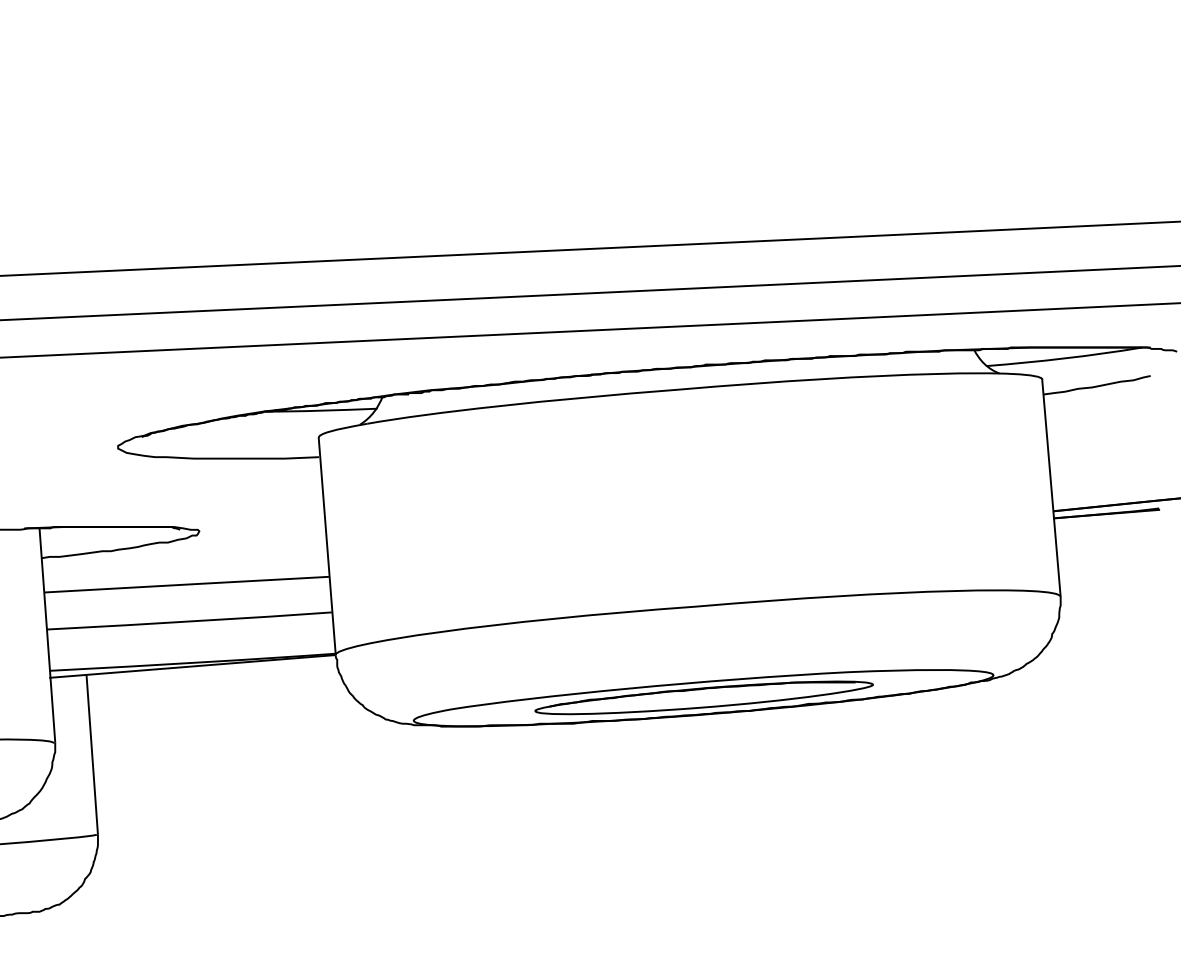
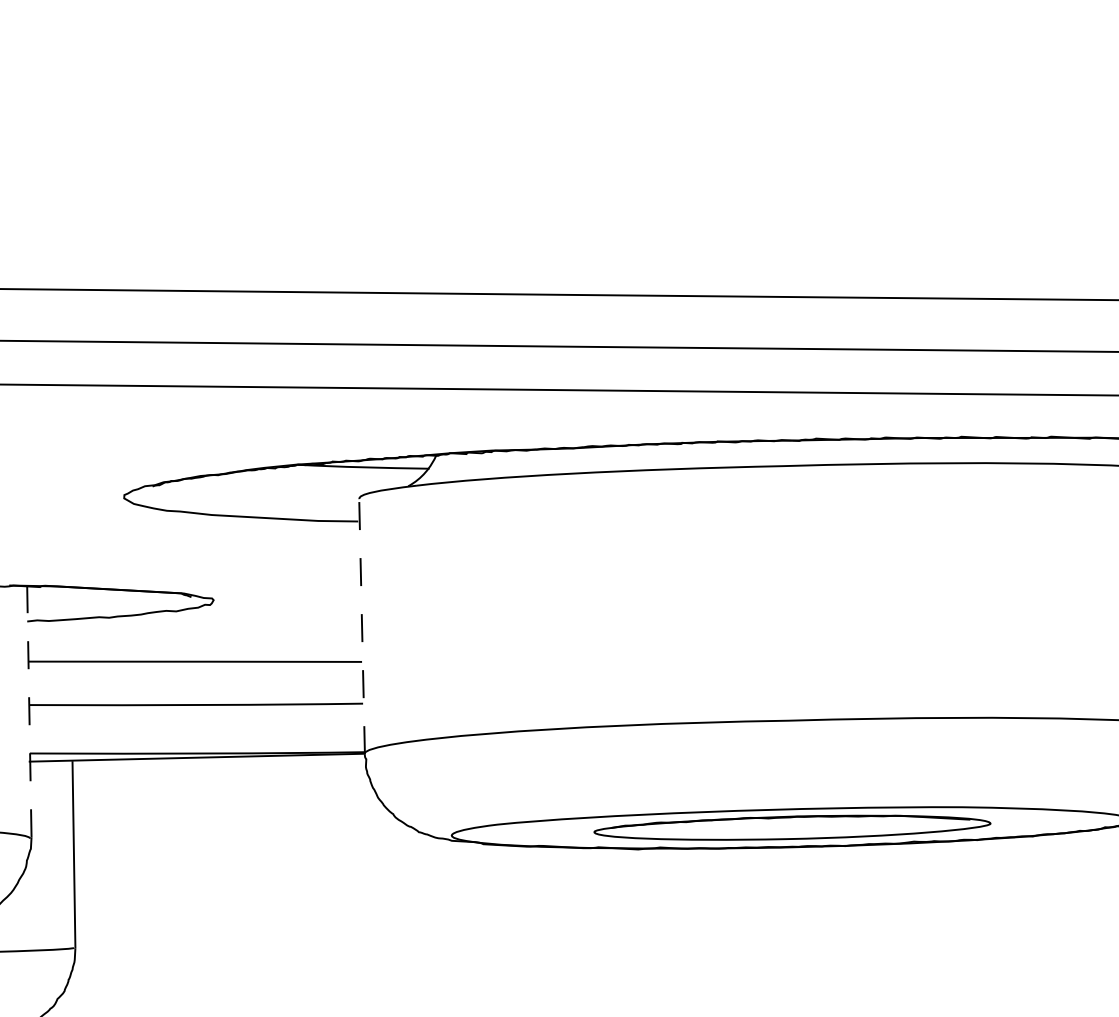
line: (327, 545) -> (362, 625), solid -> dashed
line: (47, 634) -> (29, 710), solid -> dashed

